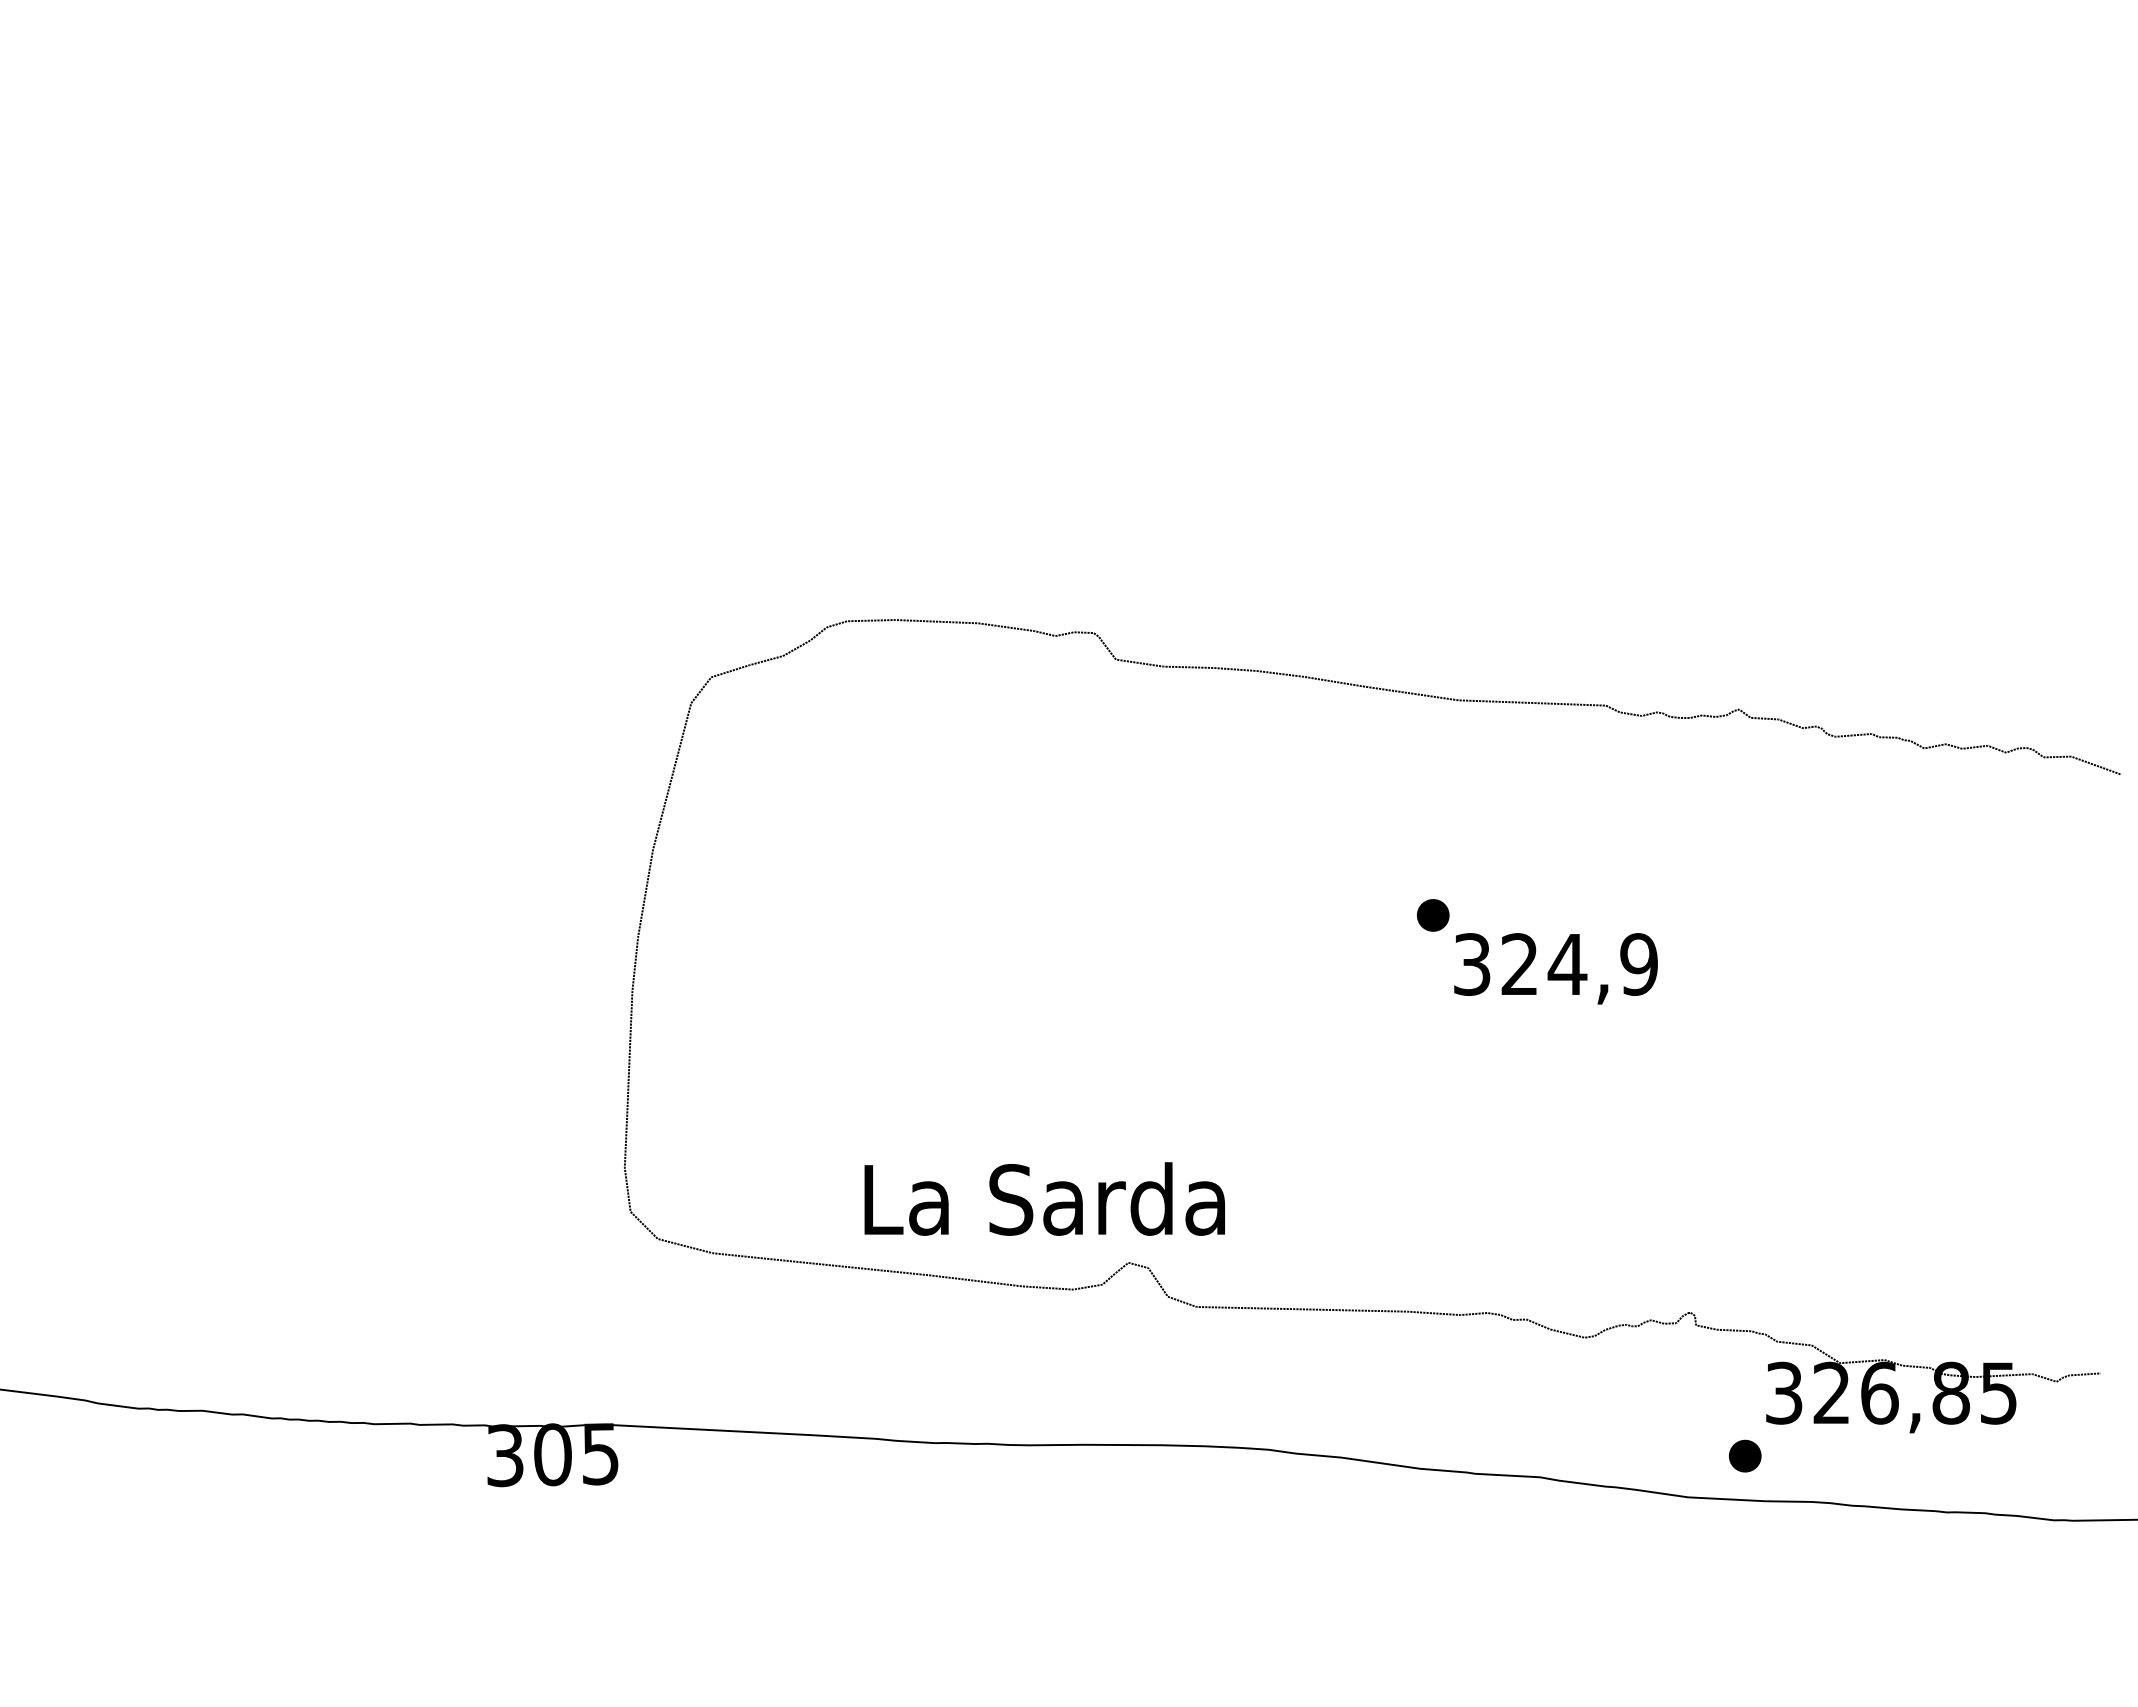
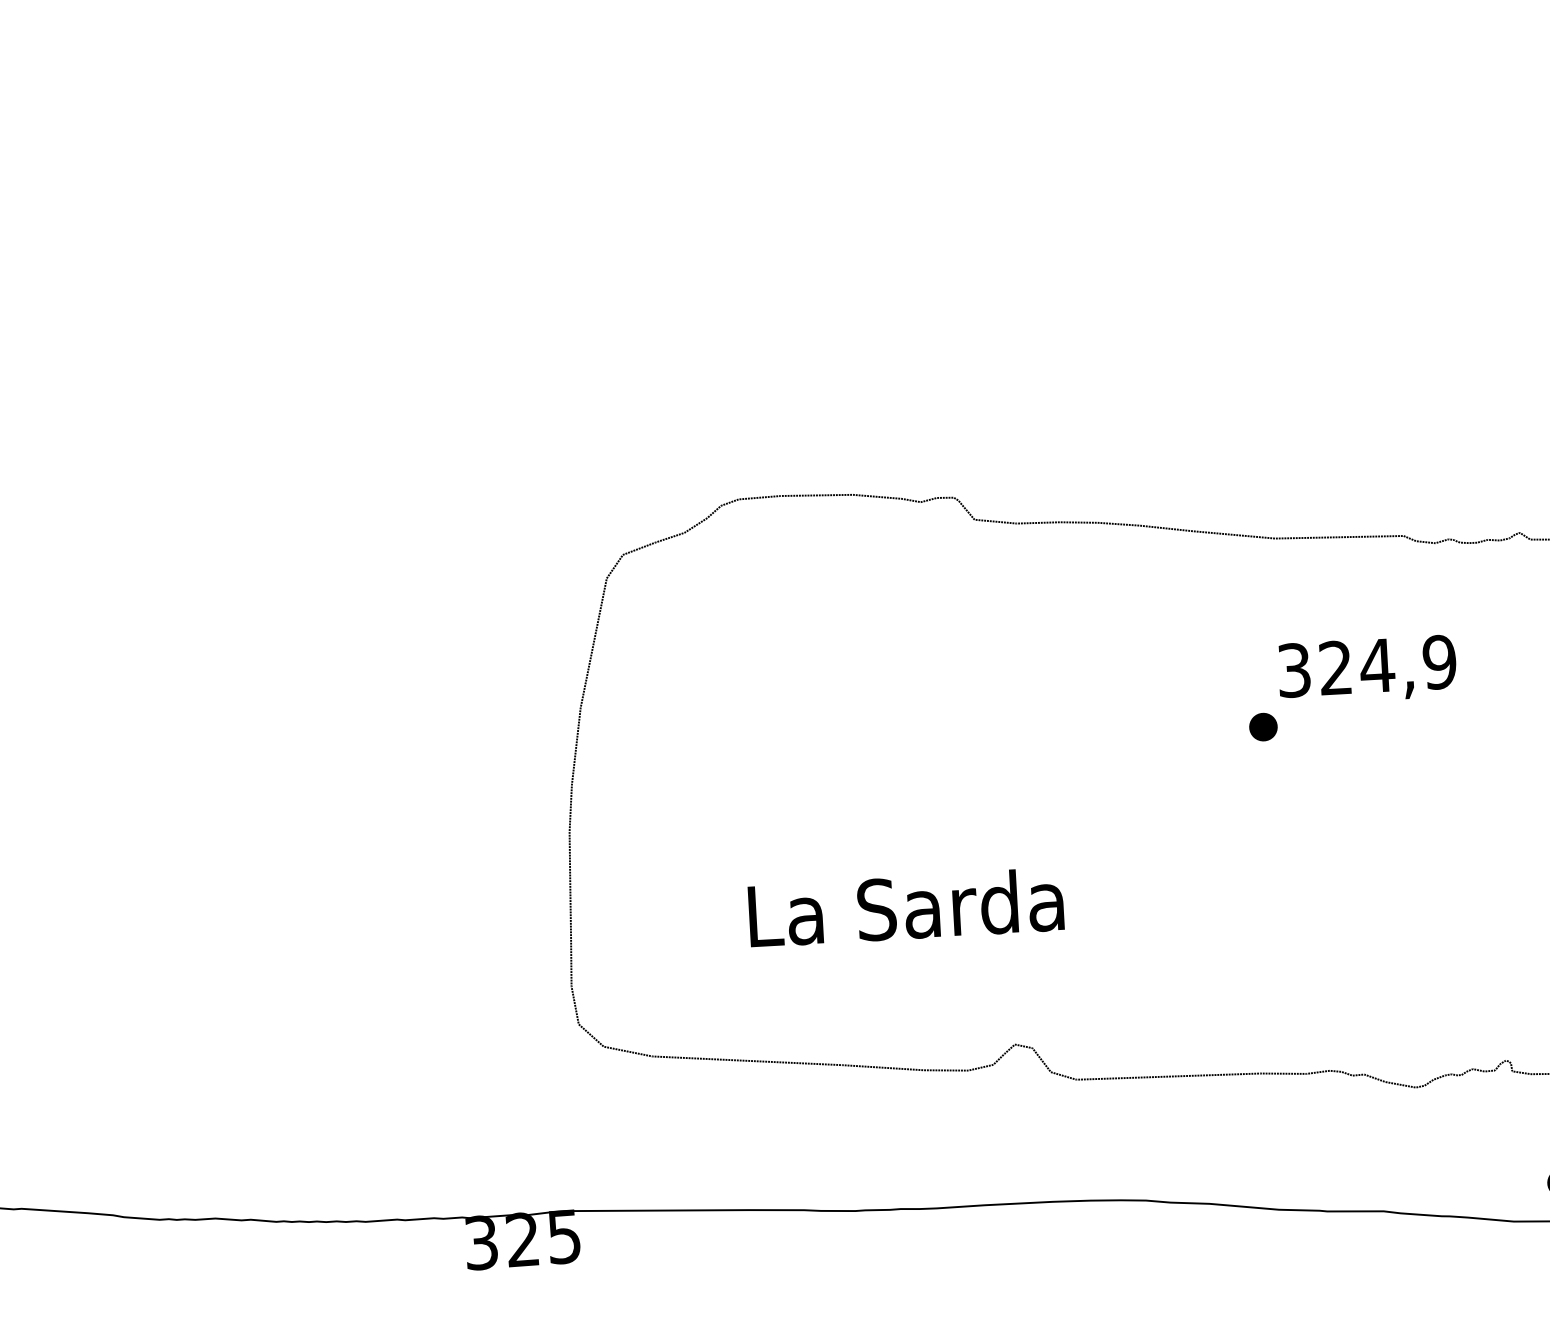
text: (1555, 968) -> (1367, 669), moved
text: (1044, 1198) -> (905, 907), moved
text: (552, 1454) -> (522, 1239), 305 -> 325

